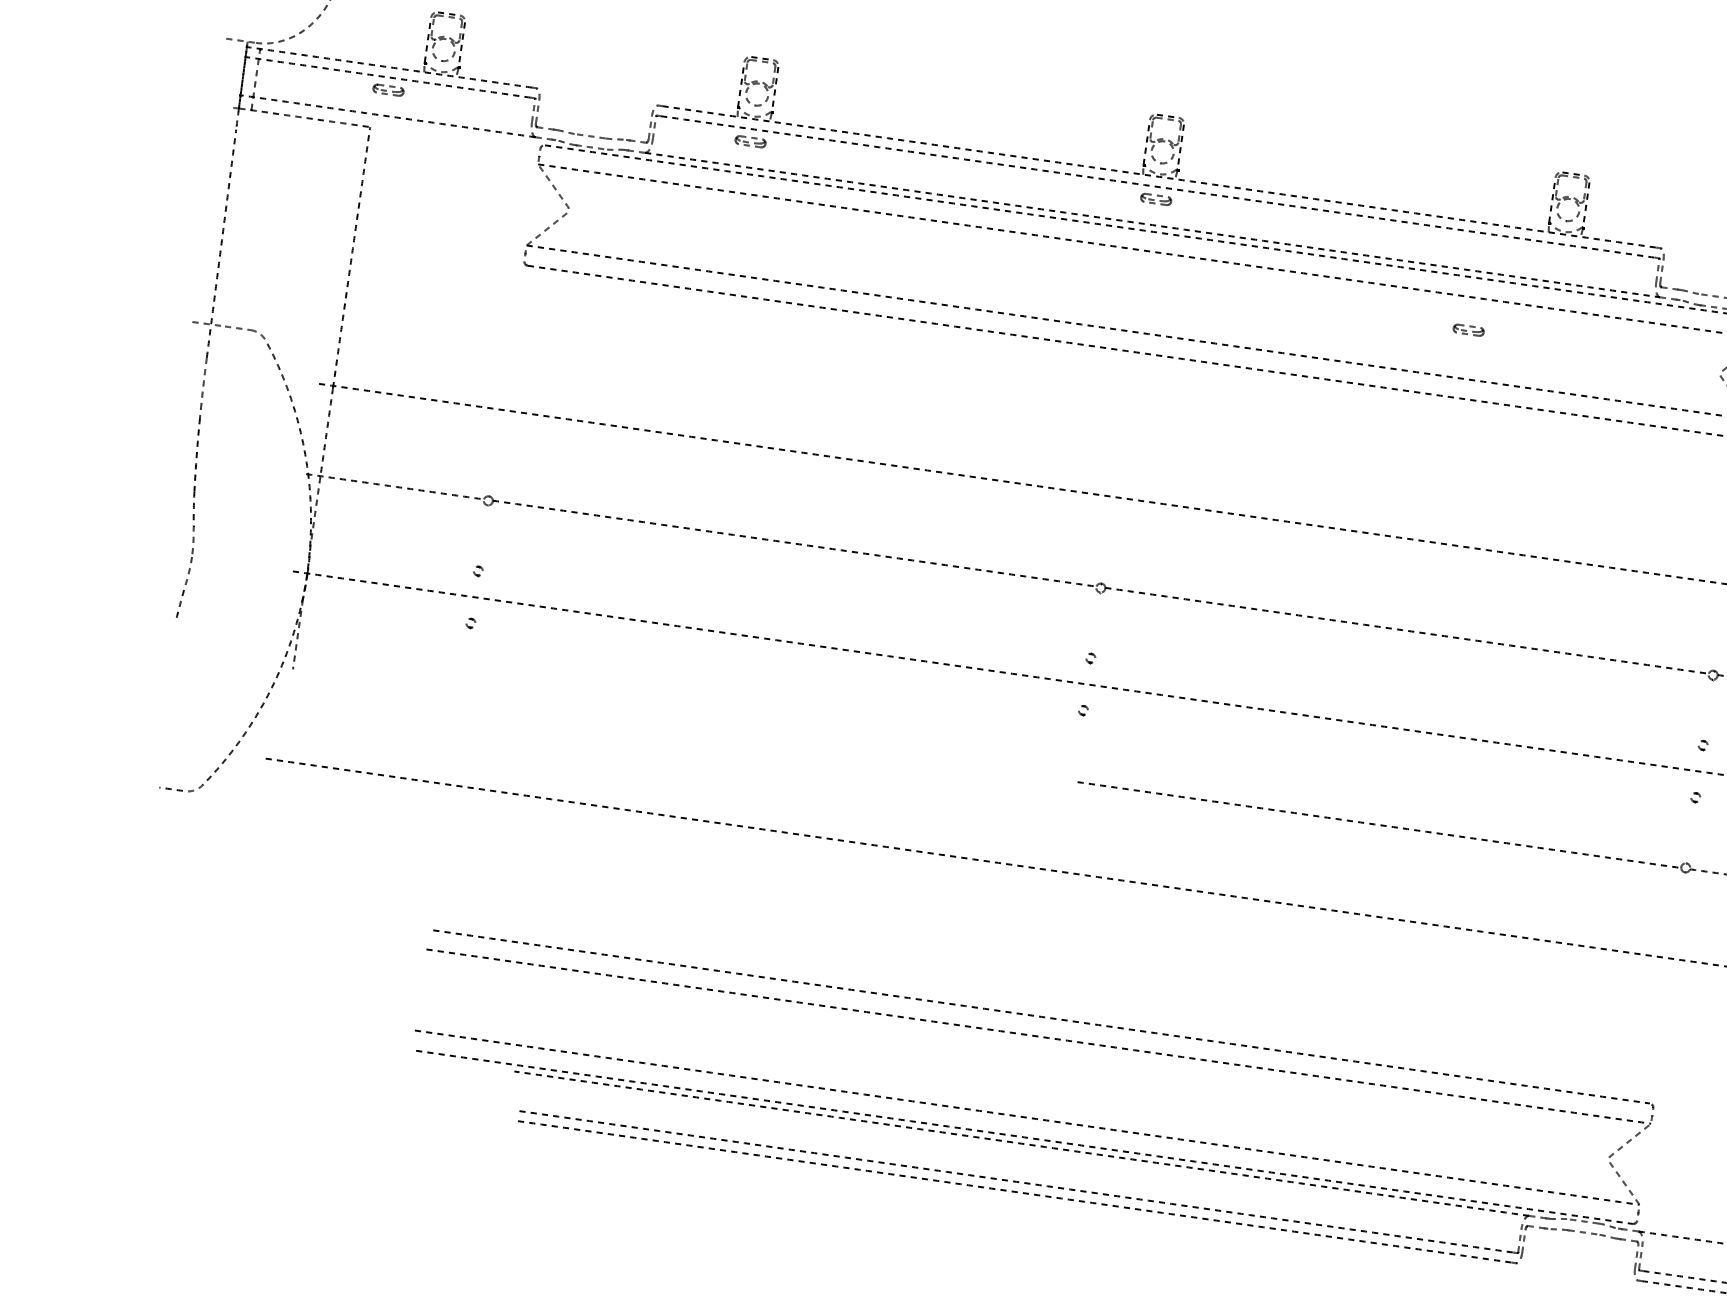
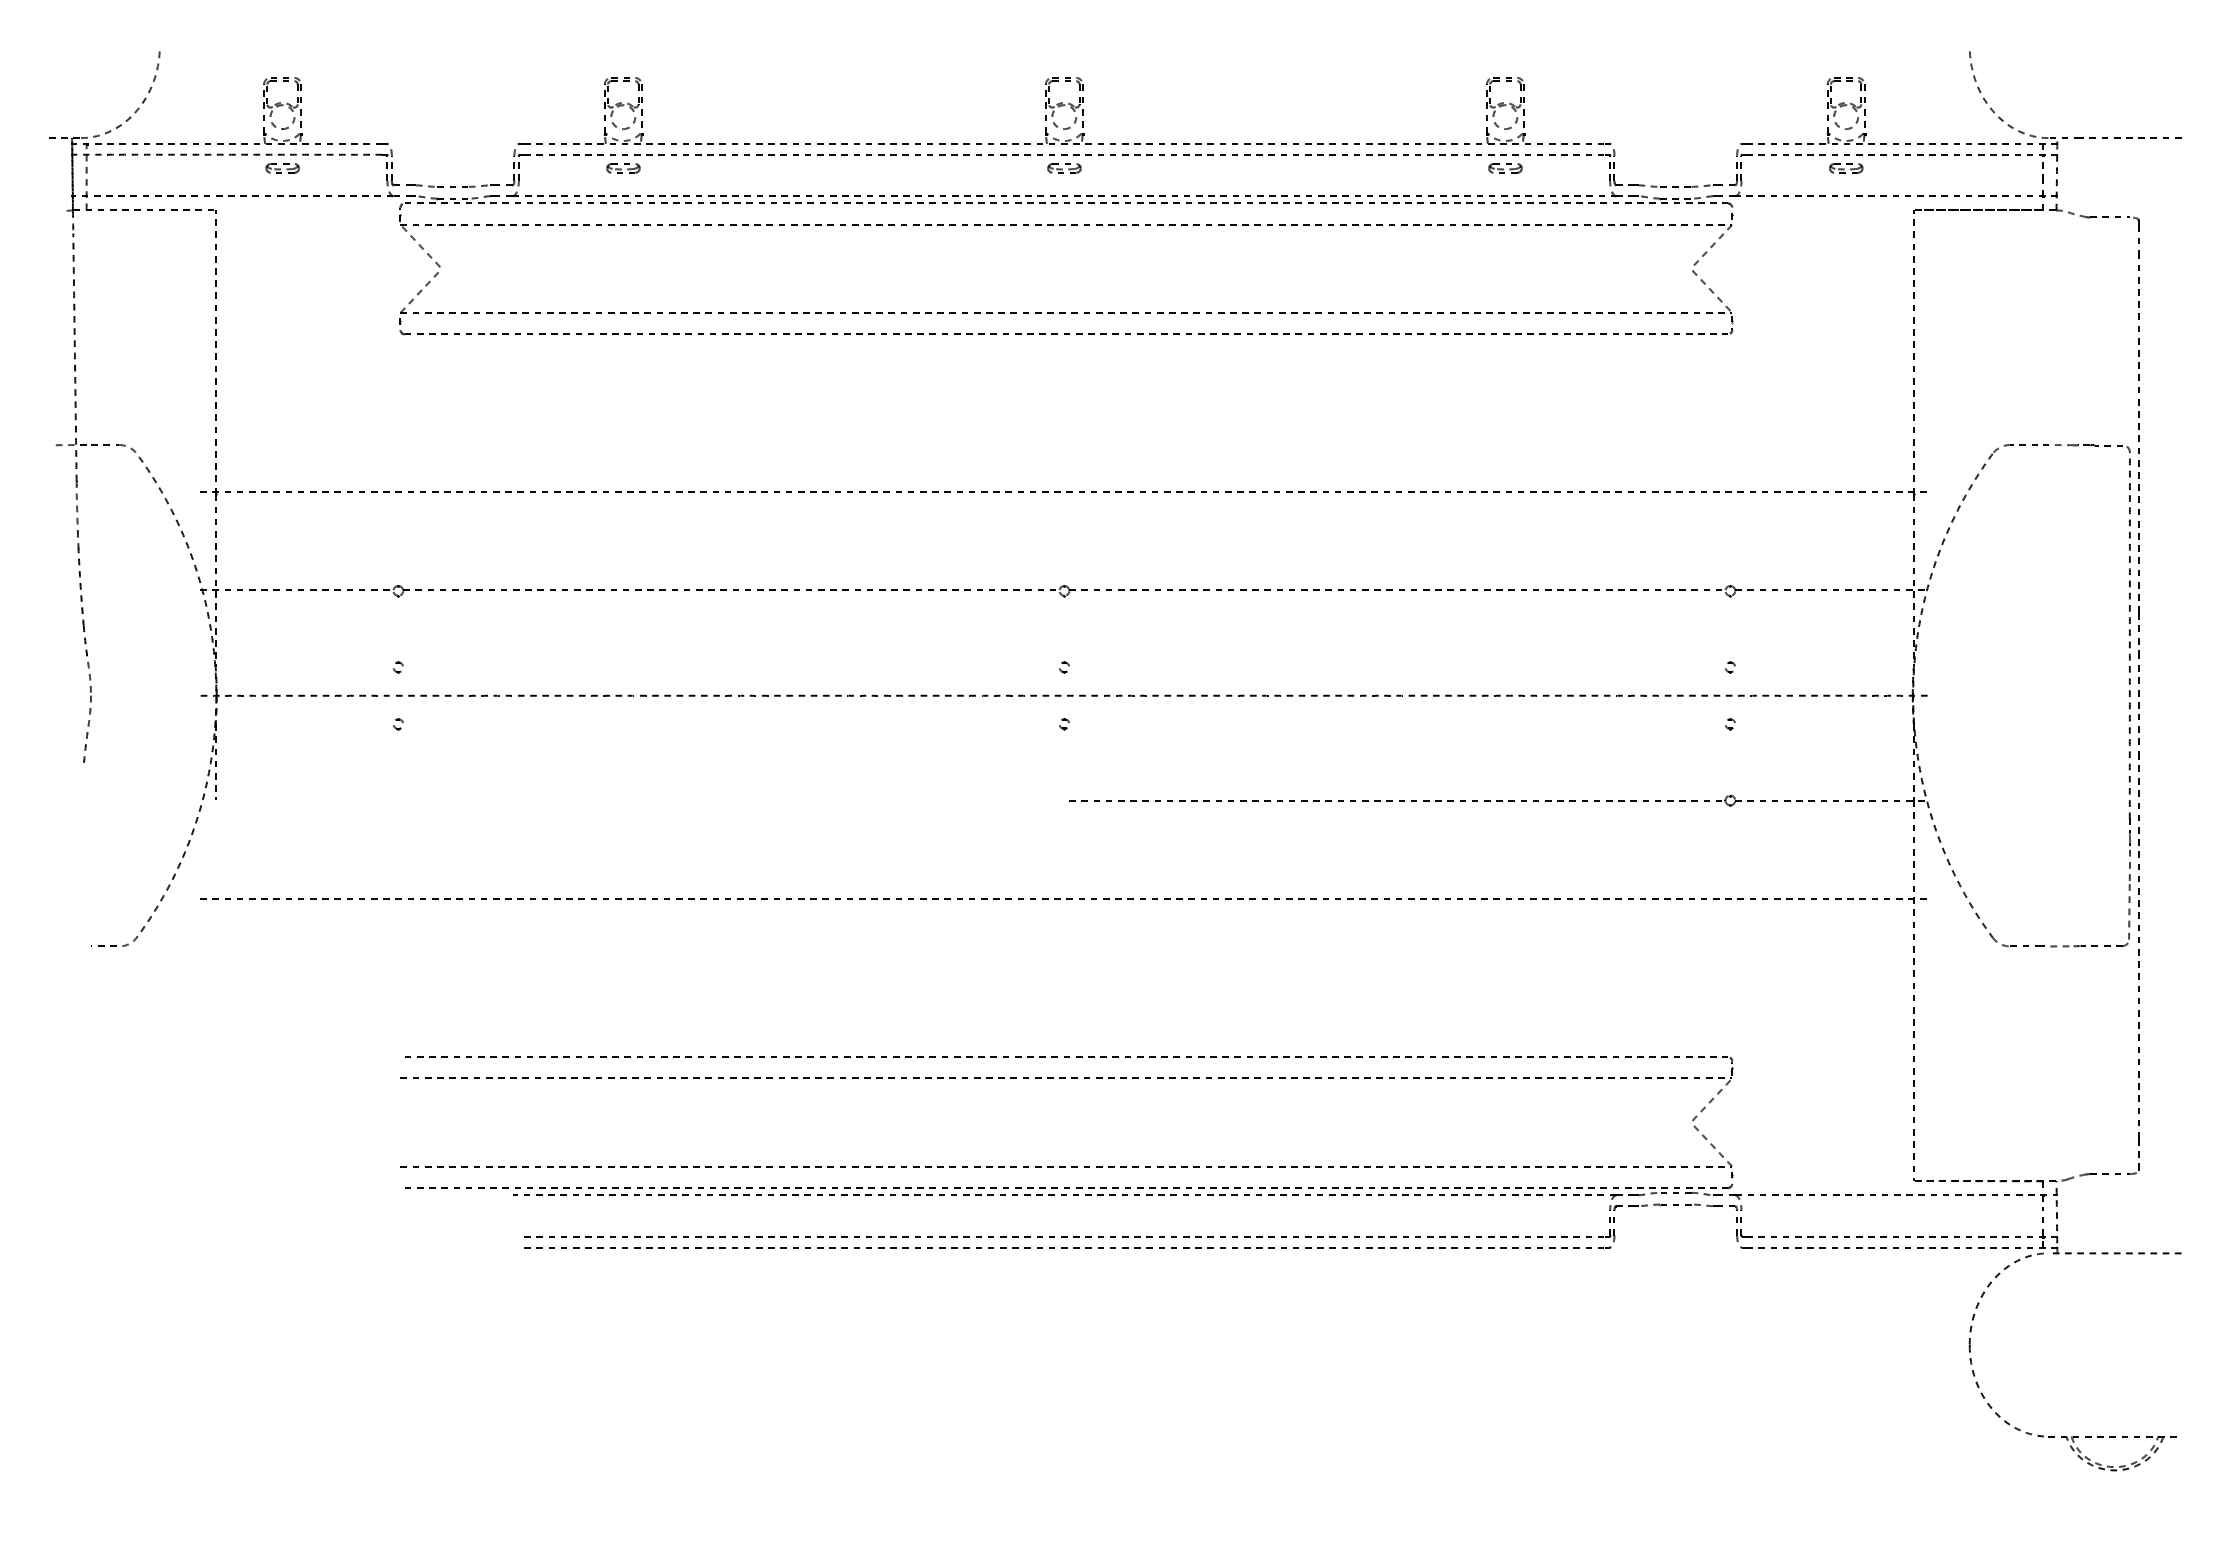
part: (388, 90) -> (282, 168), moved
part: (1468, 330) -> (1505, 168), moved

